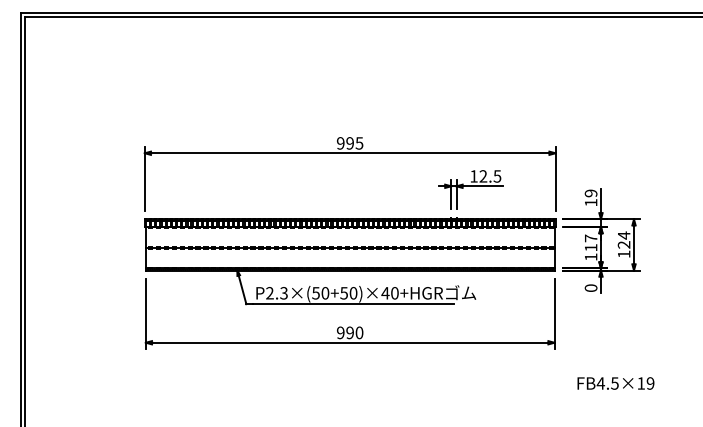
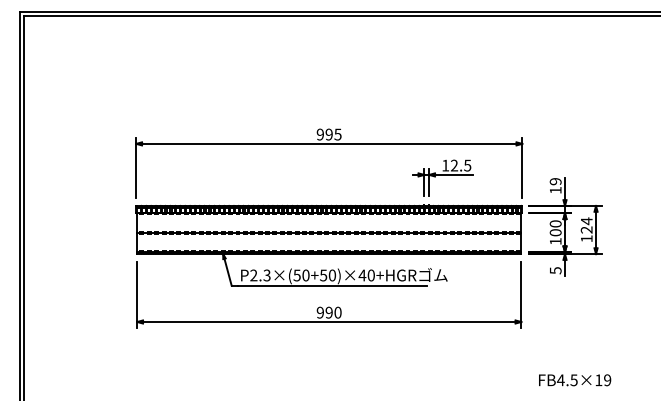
text: (590, 243) -> (555, 228), 117 -> 100
text: (590, 287) -> (555, 270), 0 -> 5
text: (616, 383) -> (575, 380), moved

